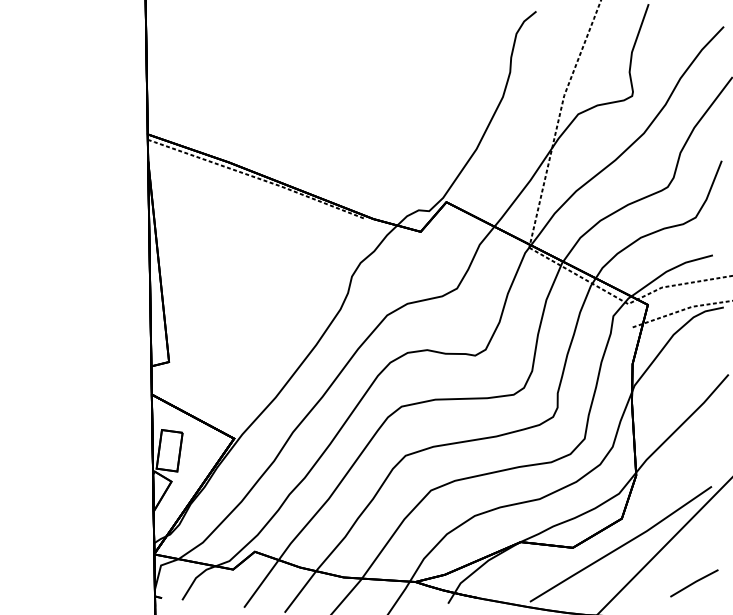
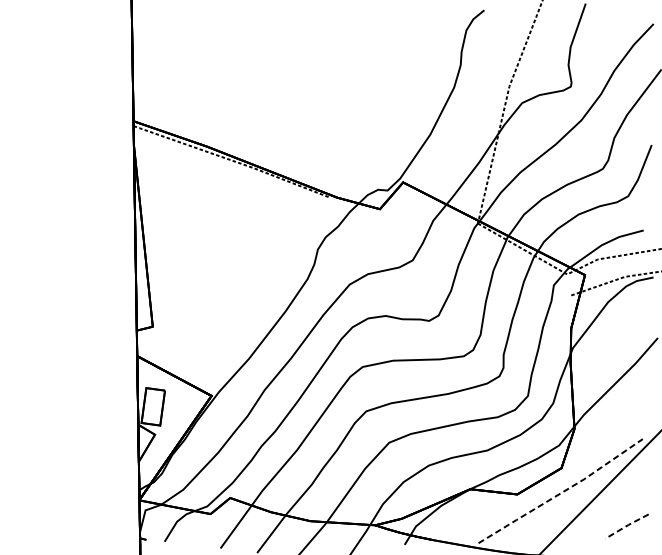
line: (622, 546) -> (562, 493), solid -> dashed
line: (694, 582) -> (627, 525), solid -> dashed

